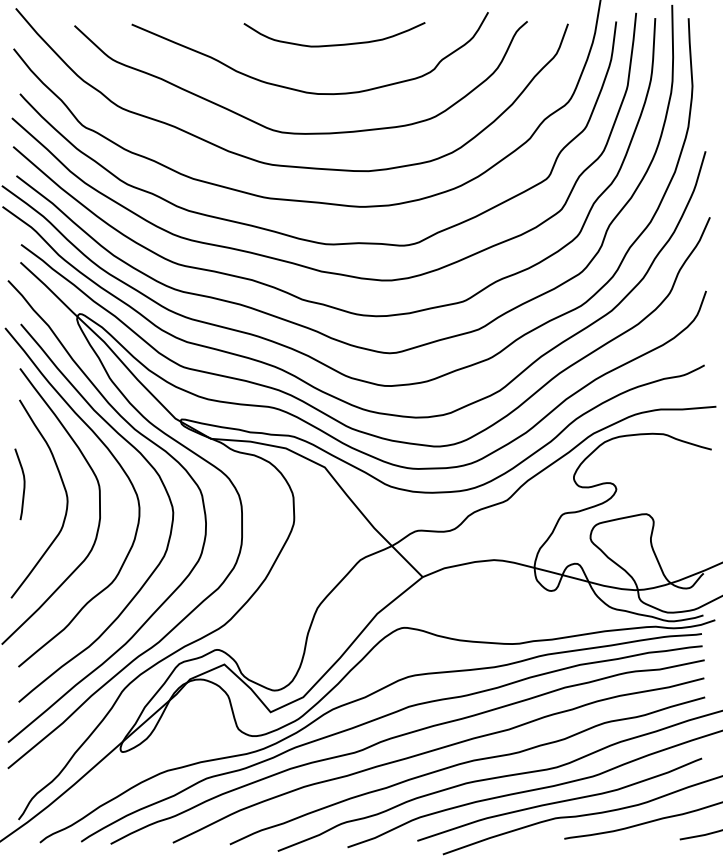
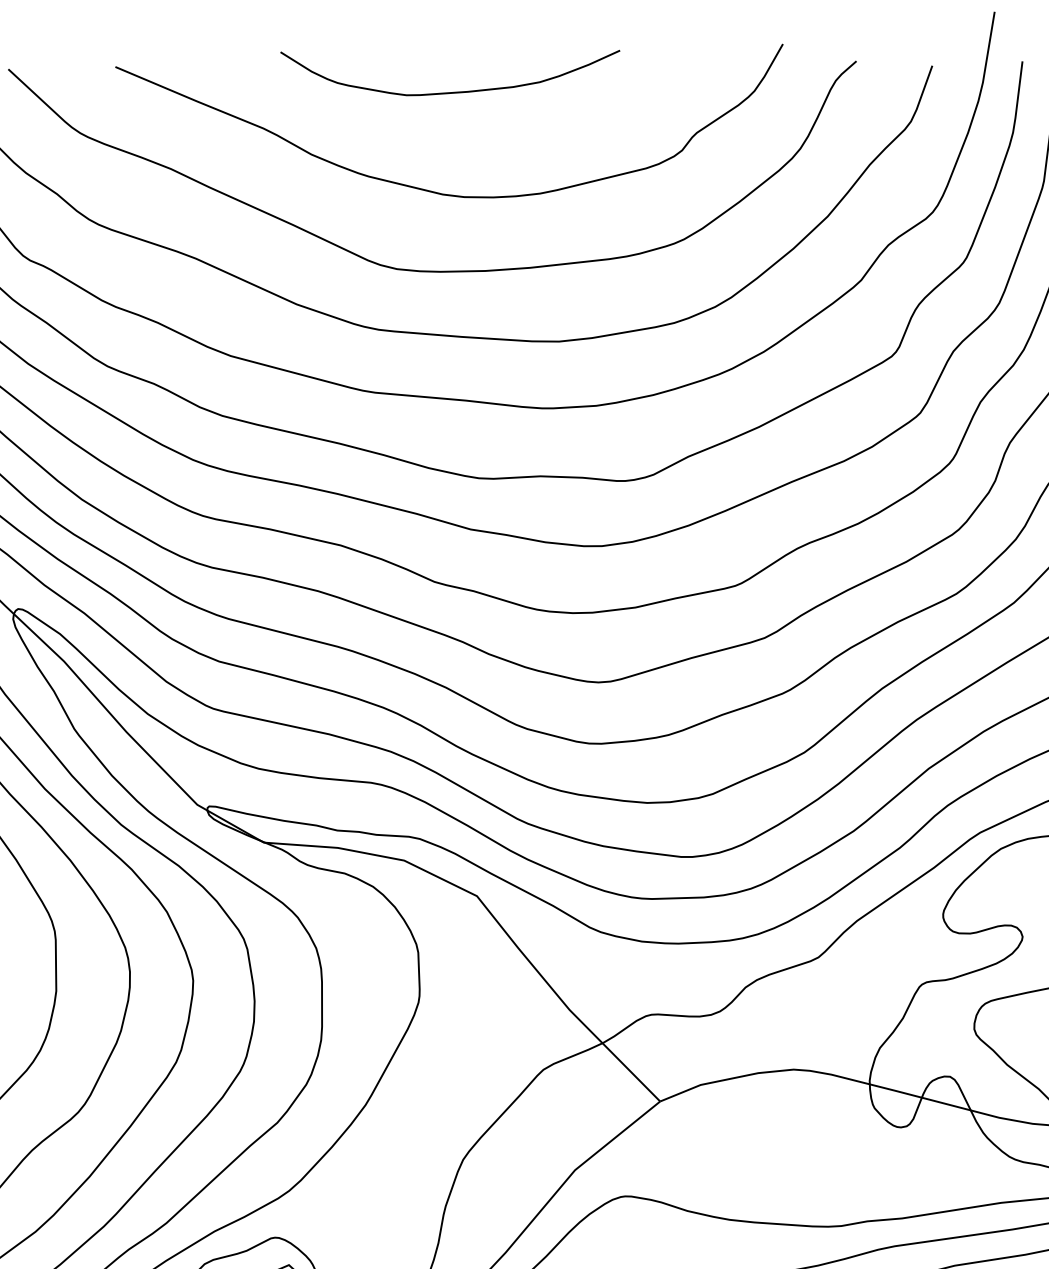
curve: (334, 44) -> (450, 91), moved

